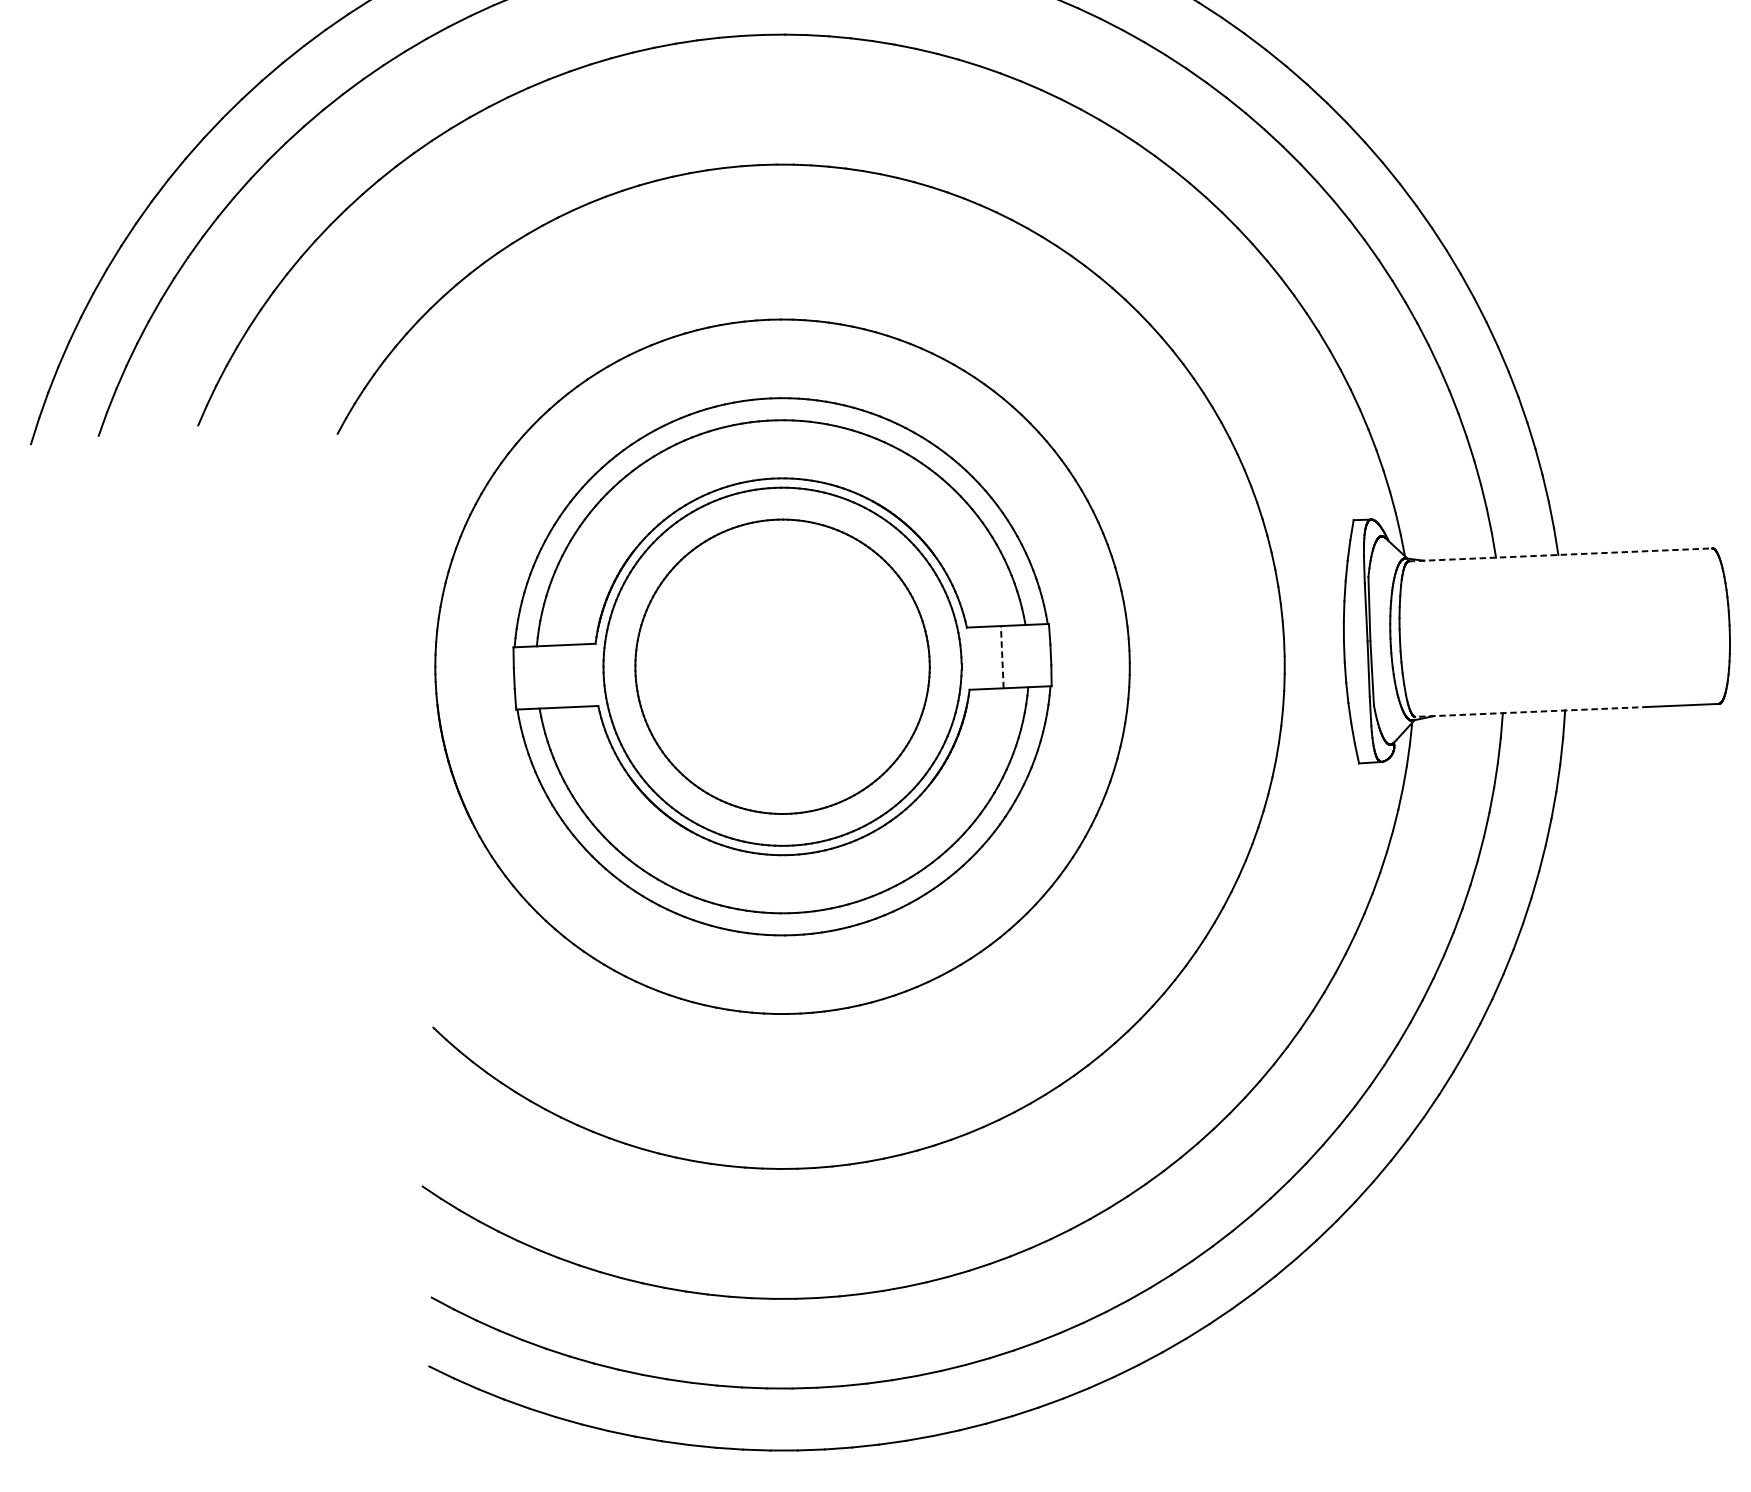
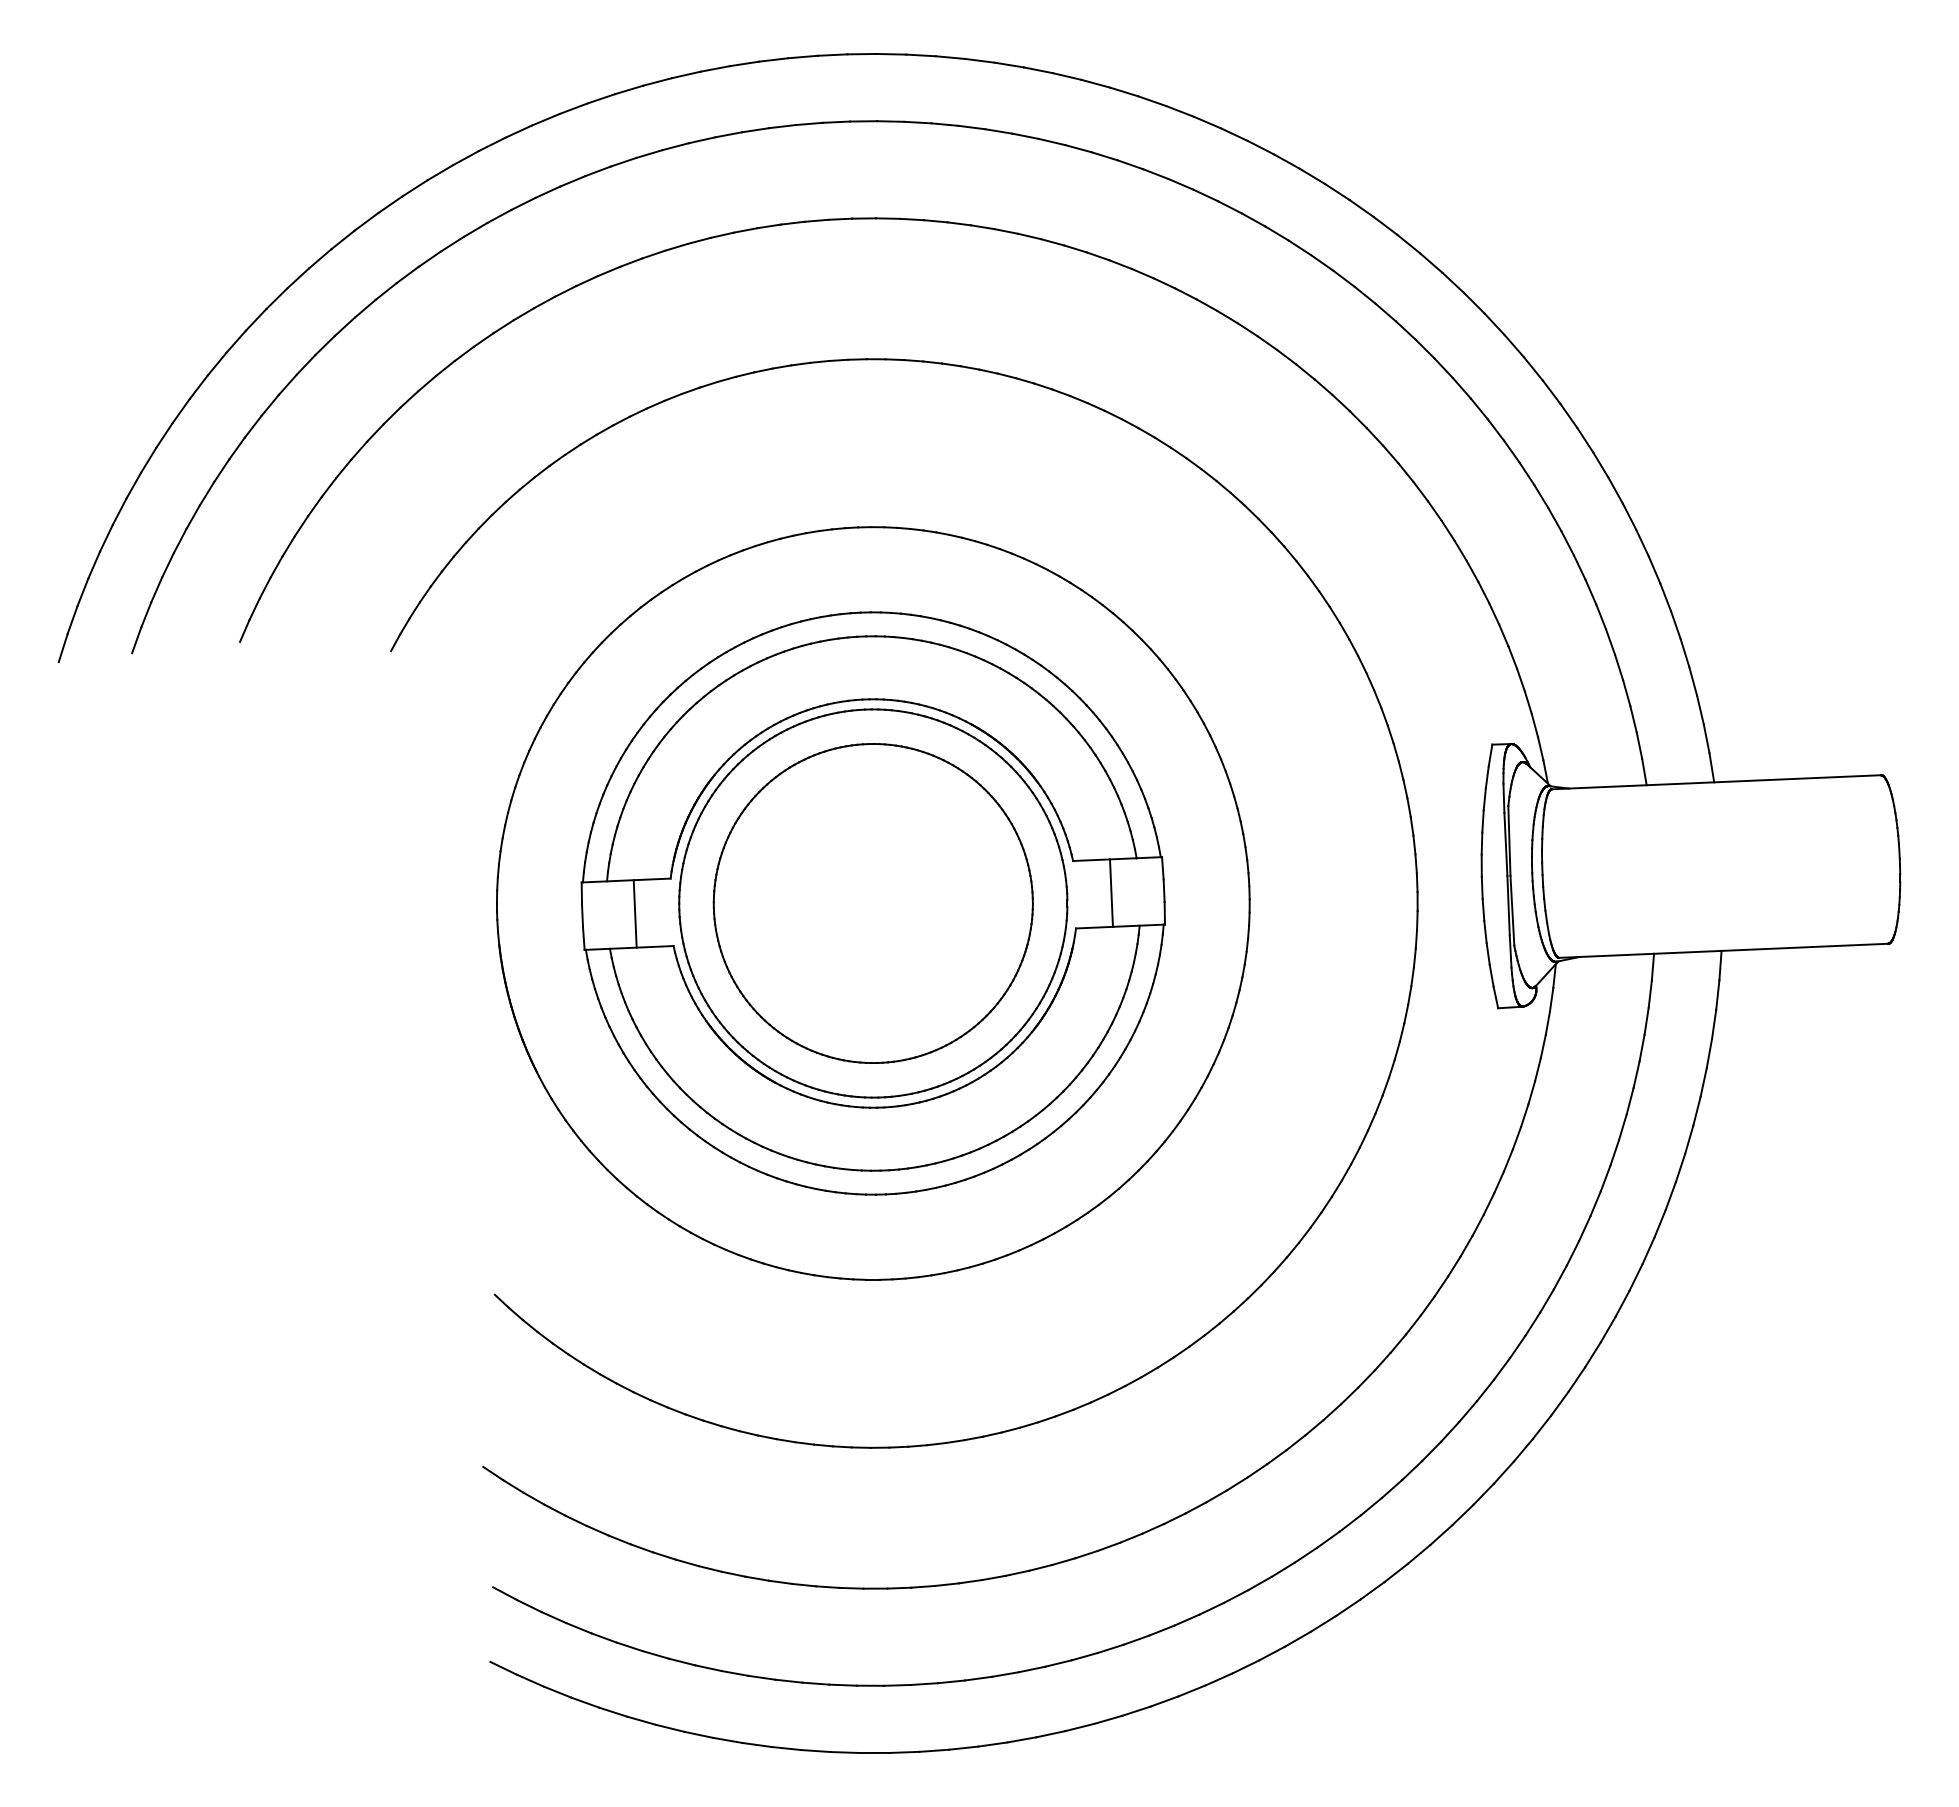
line: (1560, 555) -> (1716, 782), dashed -> solid
line: (1002, 657) -> (1111, 893), dashed -> solid
line: (562, 675) -> (634, 913), added
line: (1531, 711) -> (1685, 952), dashed -> solid

